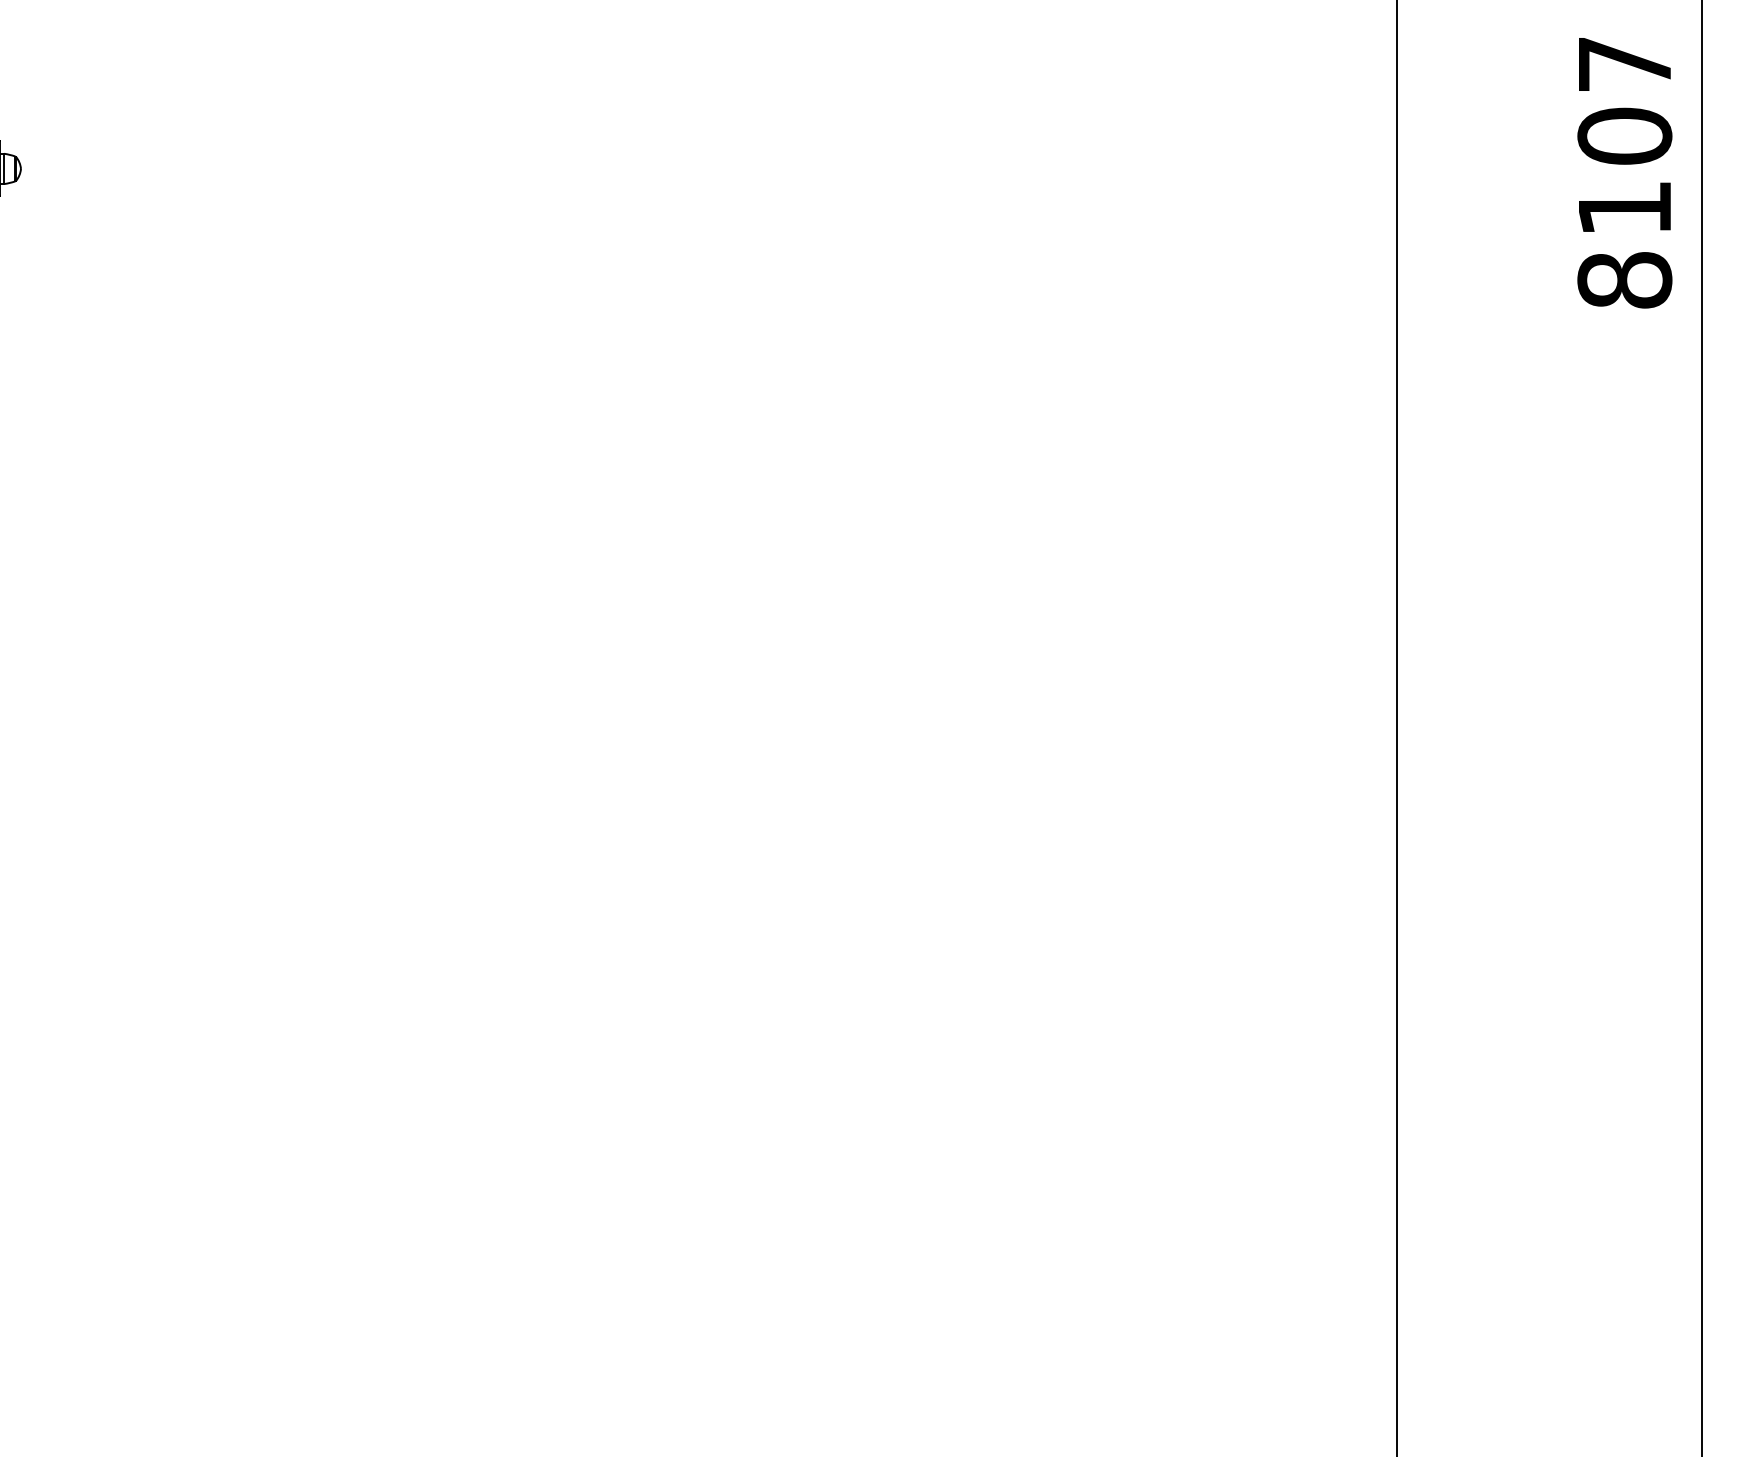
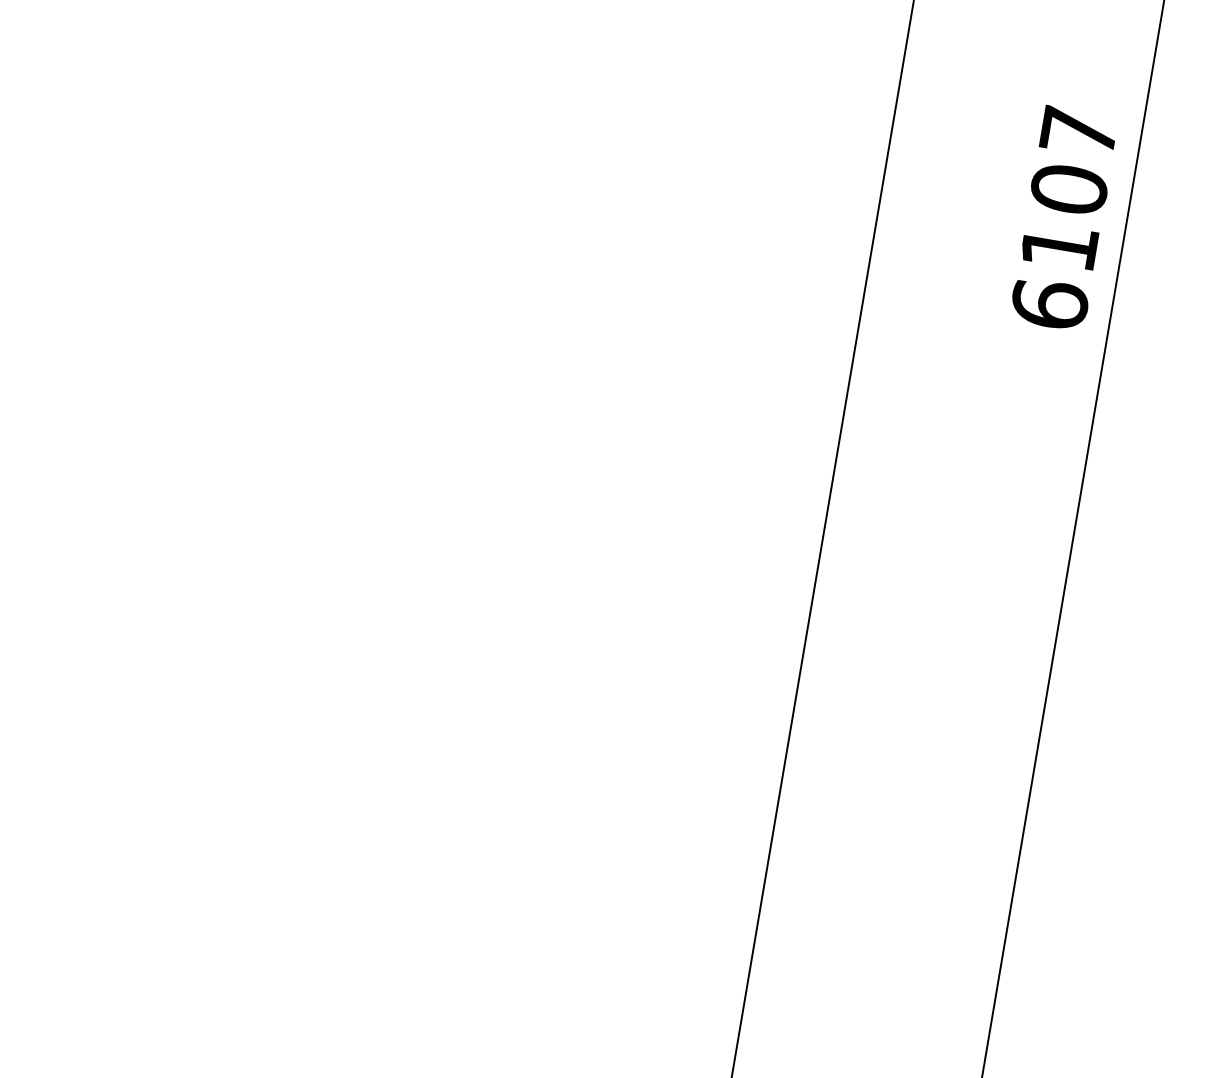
text: (1624, 279) -> (1049, 303), 8107 -> 6107

